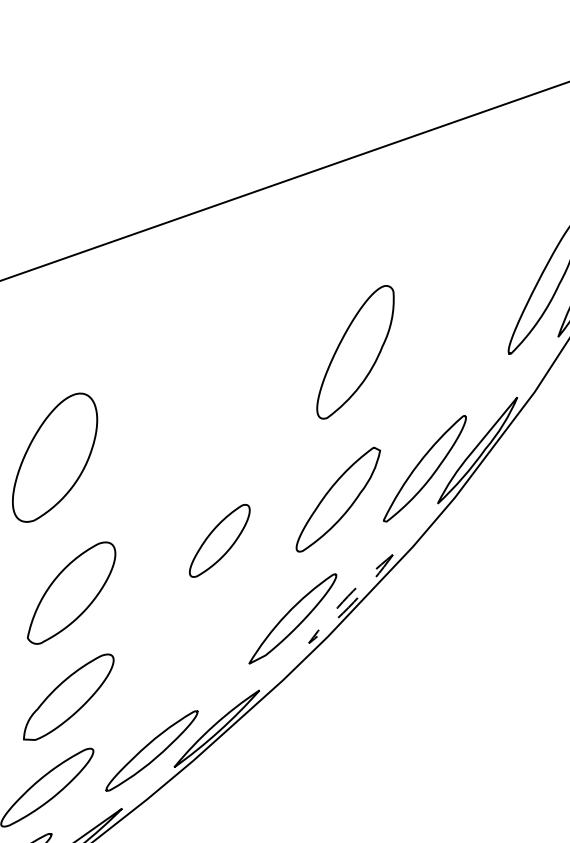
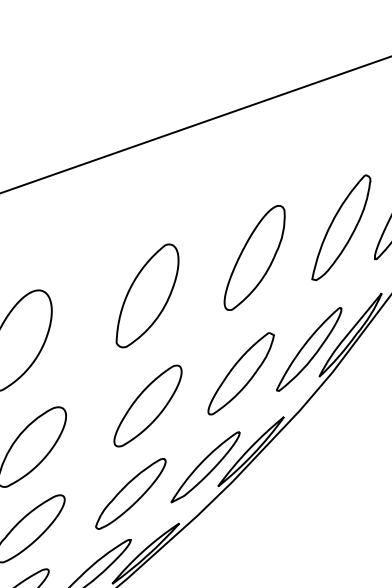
part: (465, 313) -> (341, 227), added
part: (218, 400) -> (147, 295), added
part: (219, 540) -> (147, 405), size x1.43
line: (308, 643) -> (217, 486), dashed -> solid
part: (197, 652) -> (130, 493), added

